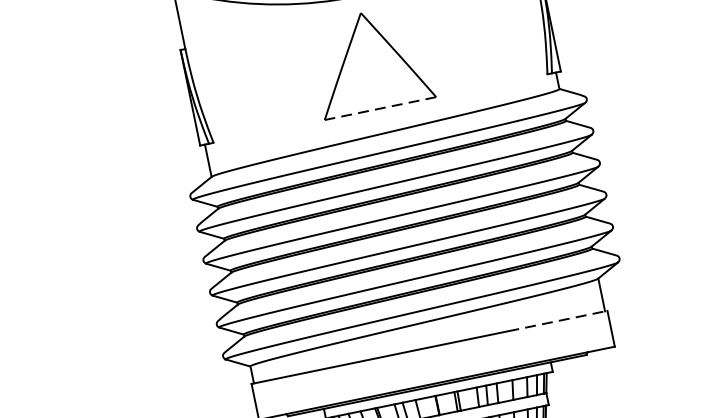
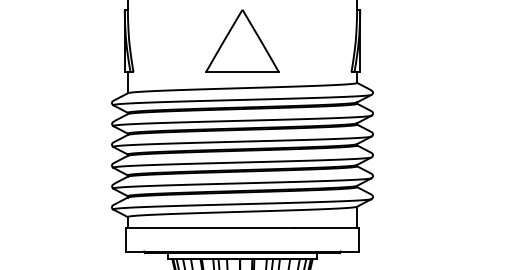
line: (379, 109) -> (241, 72), dashed -> solid
line: (558, 321) -> (326, 228), dashed -> solid

